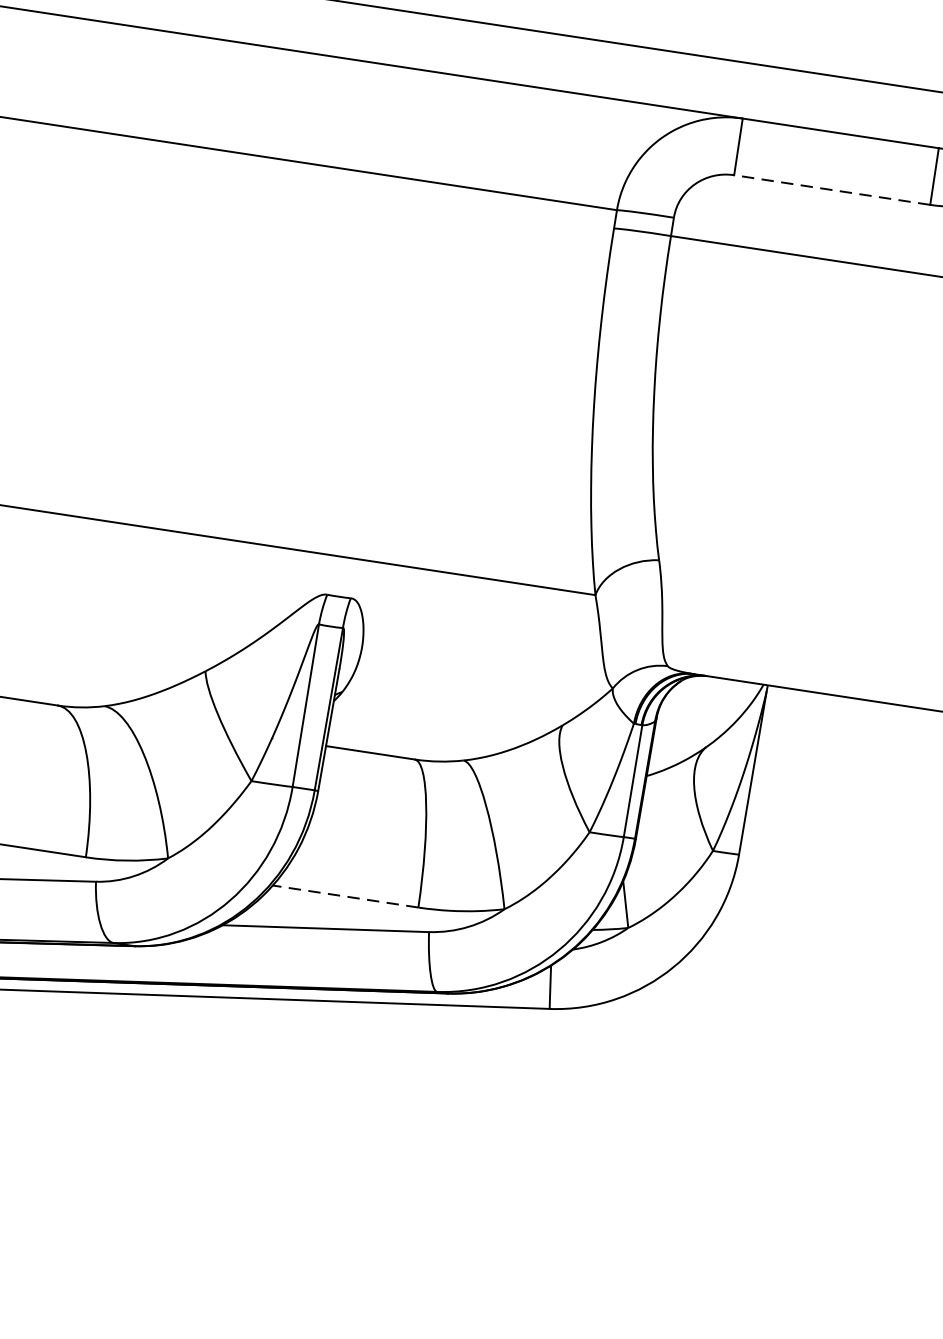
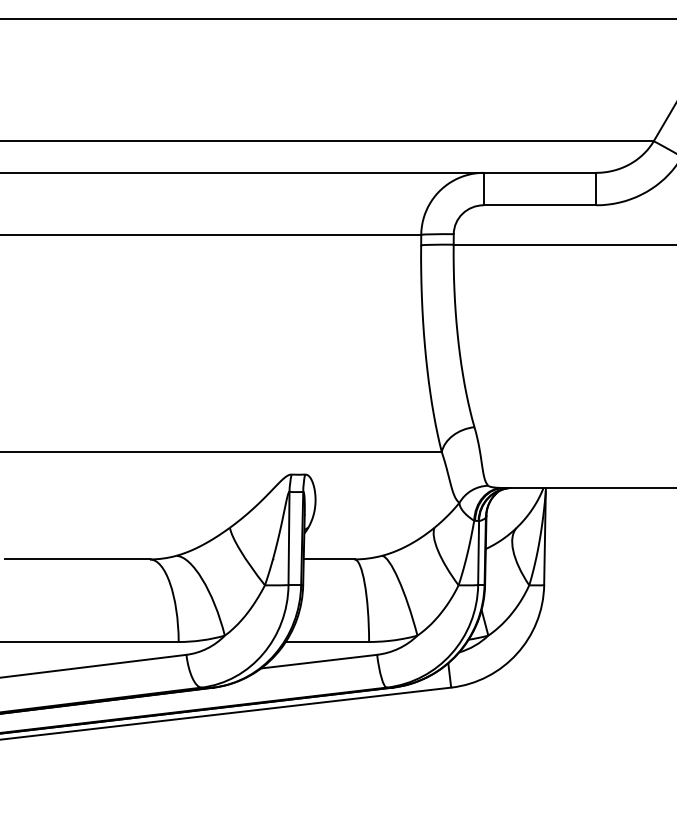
line: (831, 190) -> (539, 205), dashed -> solid
line: (345, 895) -> (327, 641), dashed -> solid

